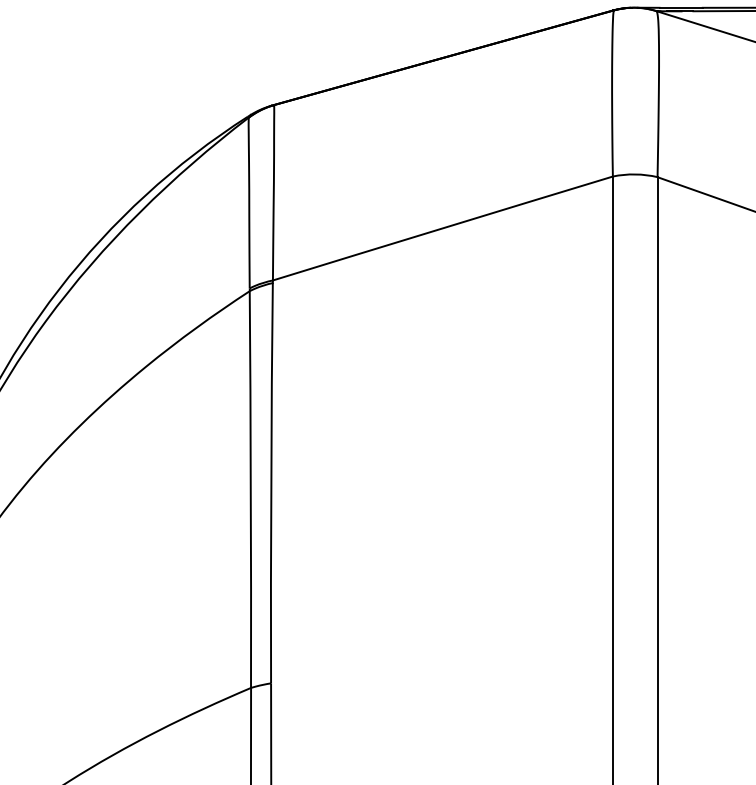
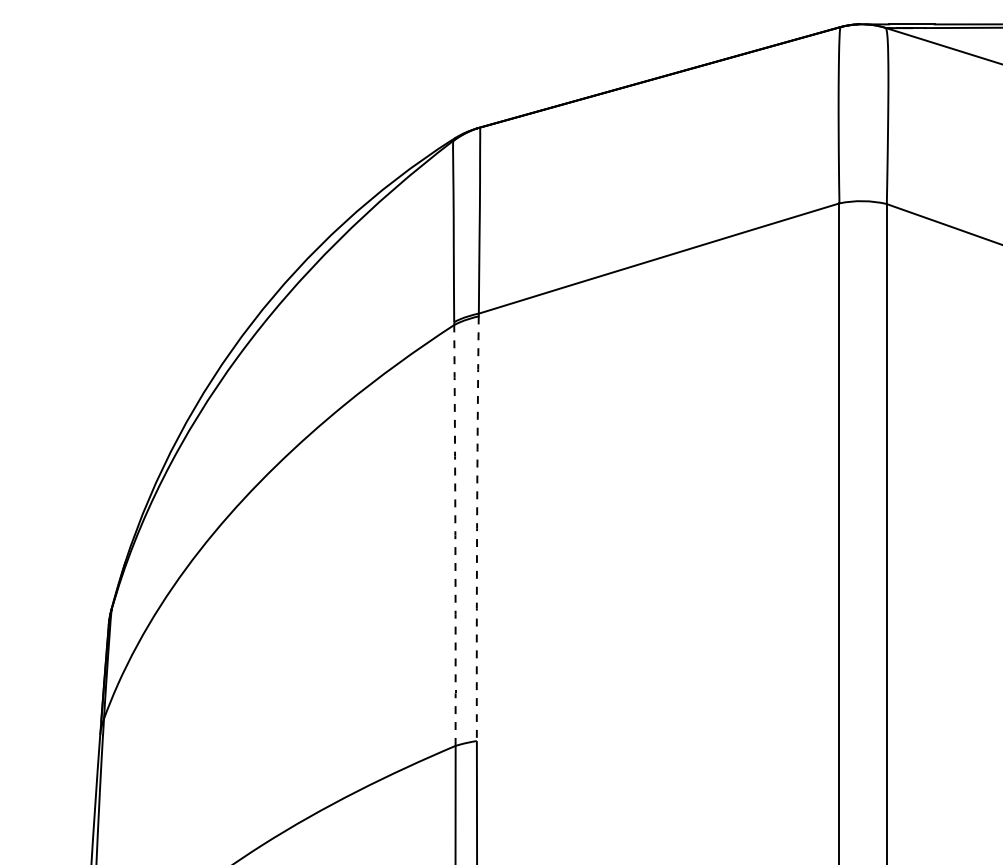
arc: (271, 483) -> (477, 528), solid -> dashed
arc: (250, 489) -> (455, 535), solid -> dashed

